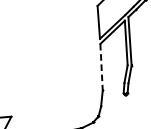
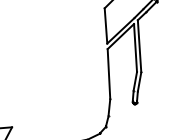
line: (101, 66) -> (108, 73), dashed -> solid

